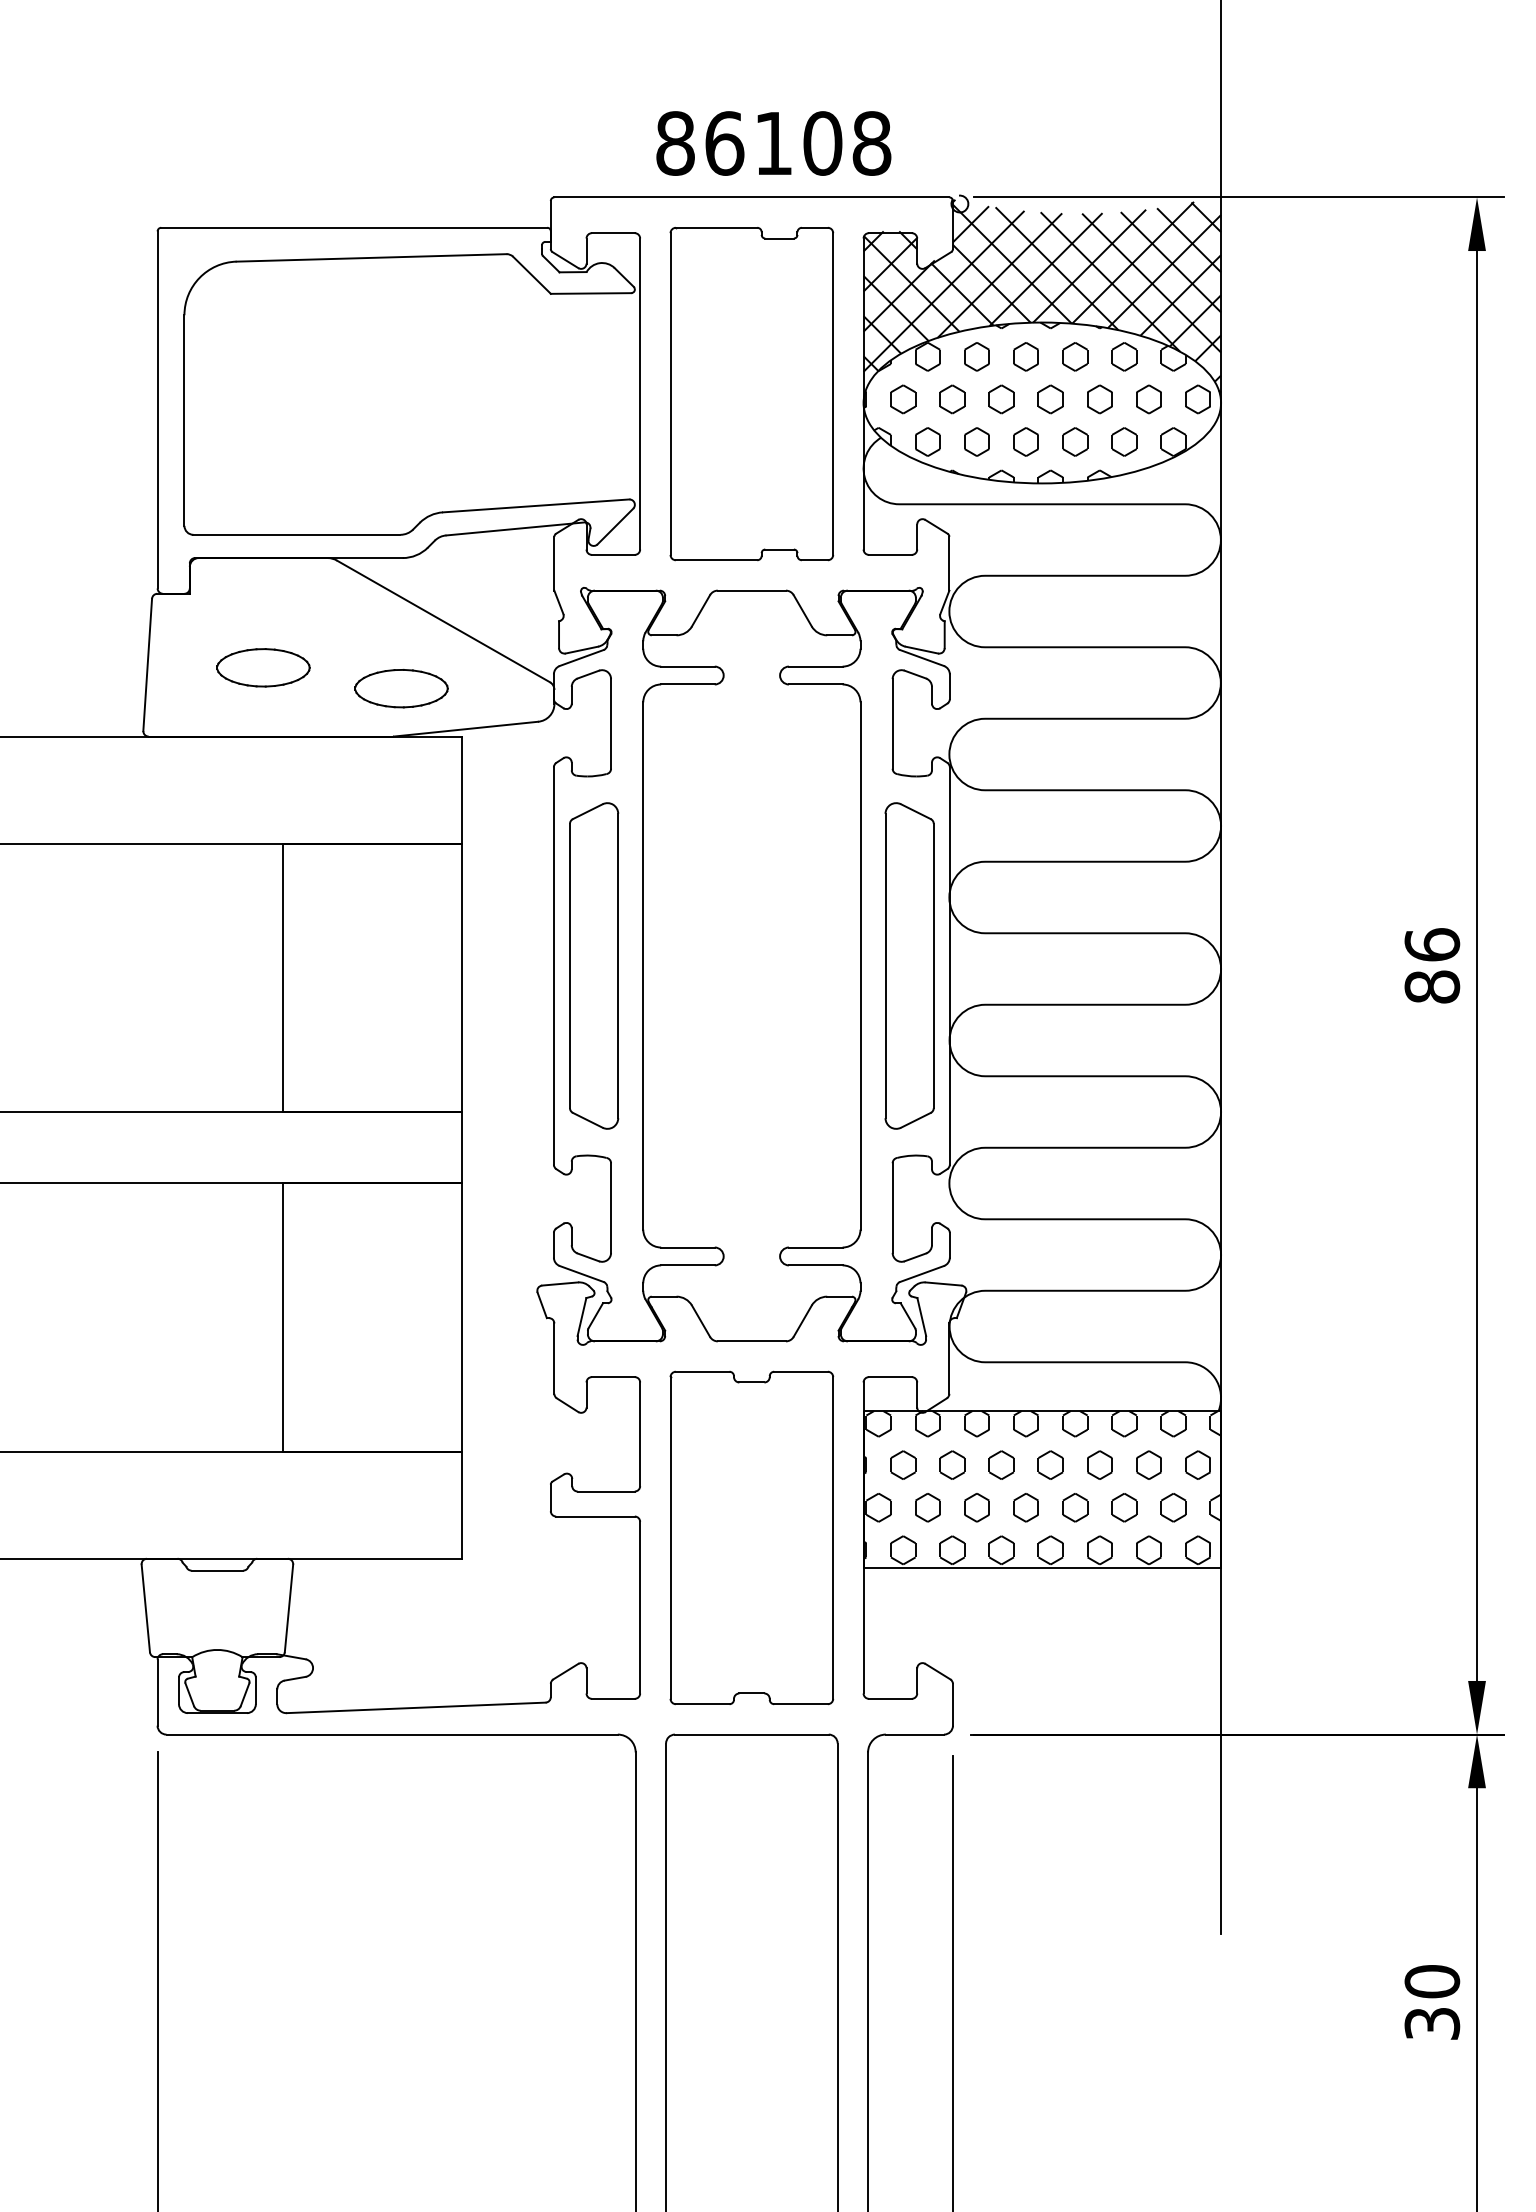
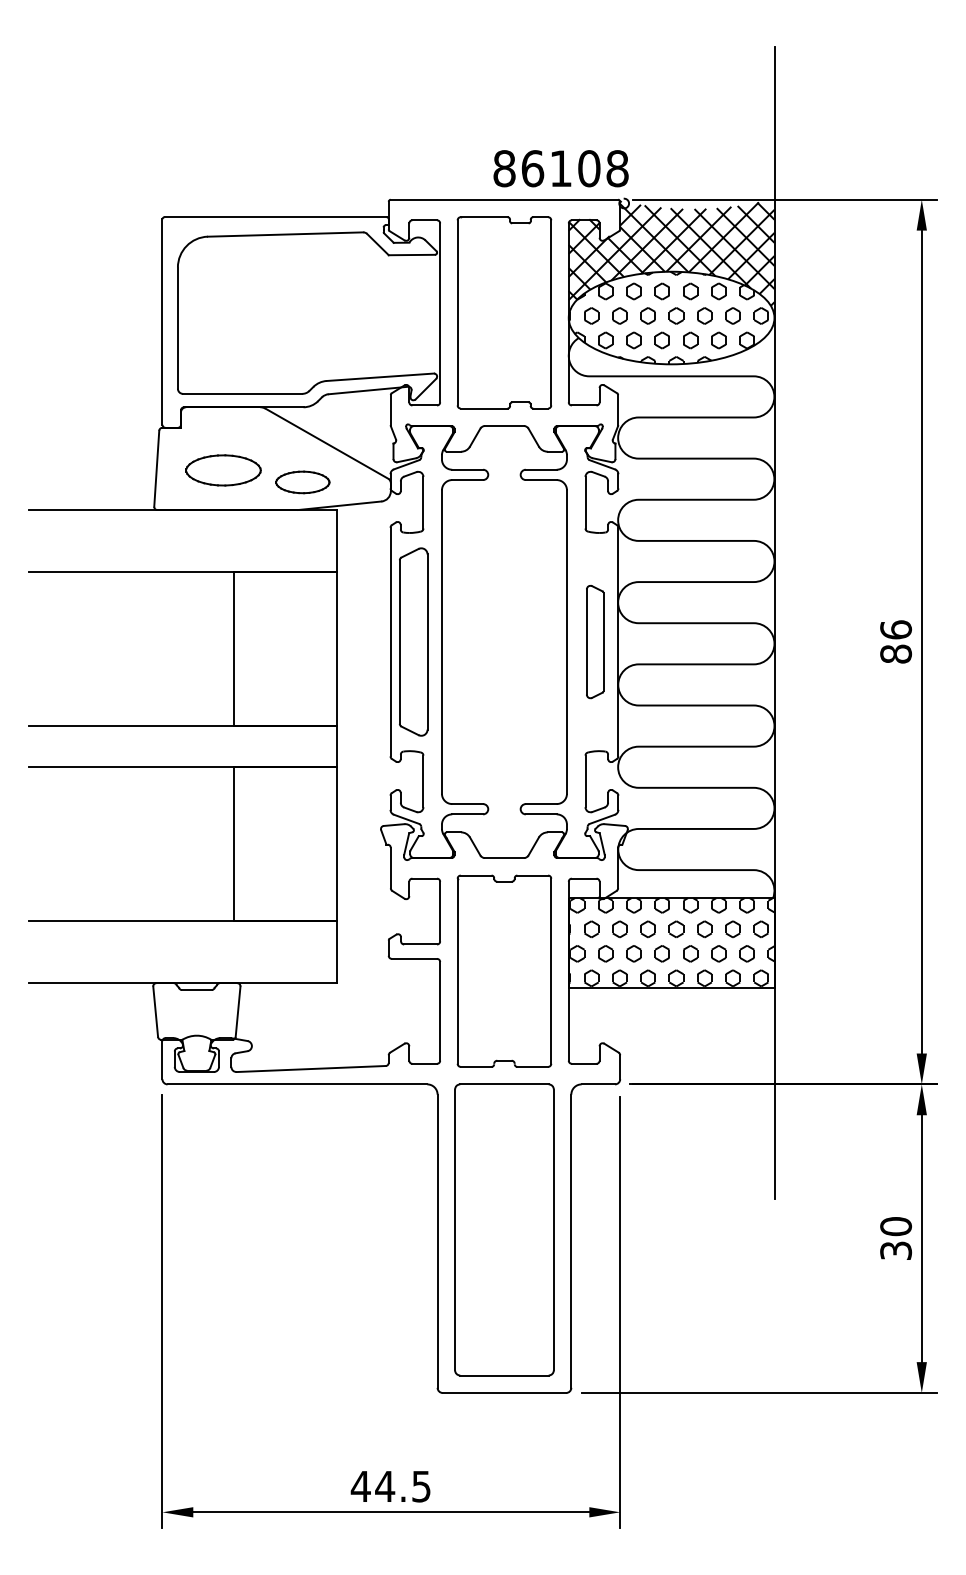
text: (772, 143) -> (560, 168), moved
part: (261, 667) -> (222, 470), size x1.4
part: (908, 965) -> (594, 641), size x0.6

